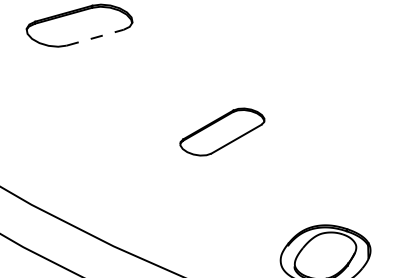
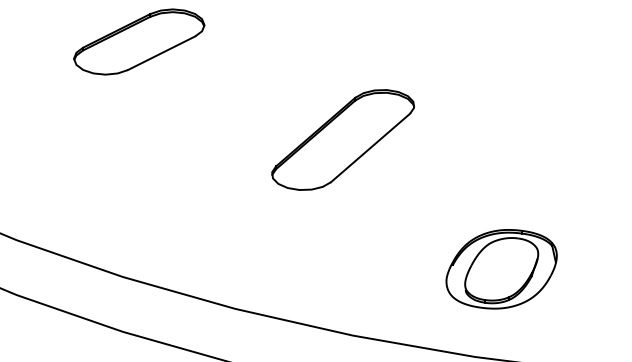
line: (95, 37) -> (161, 53), dashed -> solid
part: (222, 131) -> (342, 139), size x1.43

